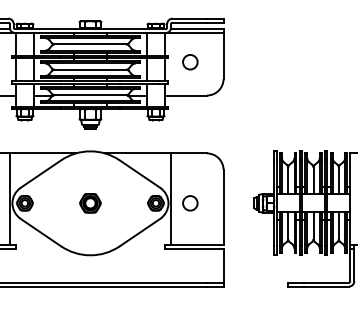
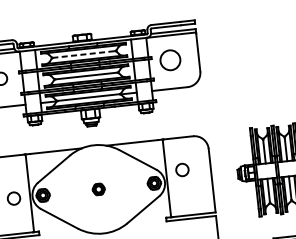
line: (90, 44) -> (84, 54), solid -> dashed
circle: (190, 62) -> (170, 60), size x1.6
part: (90, 203) -> (98, 189), size x0.7
circle: (190, 203) -> (182, 170), moved

